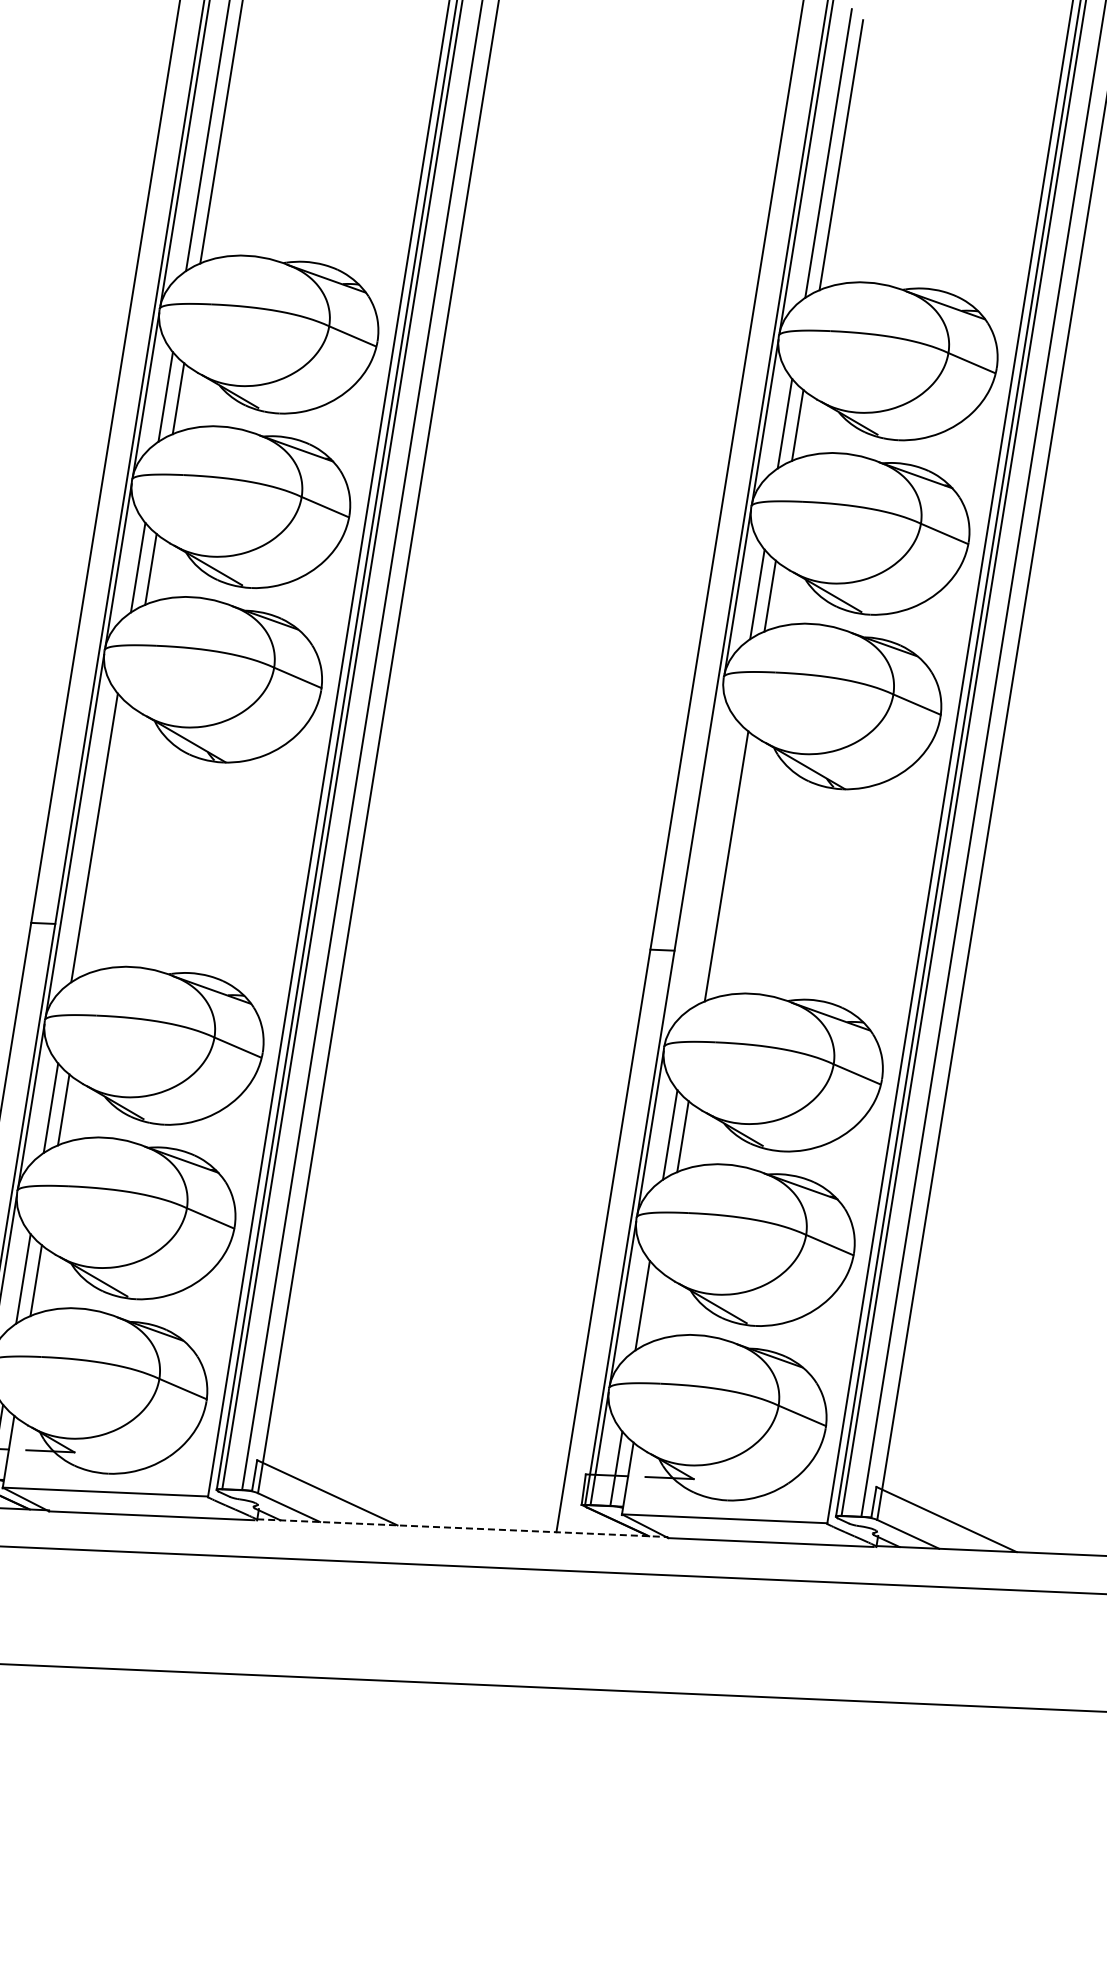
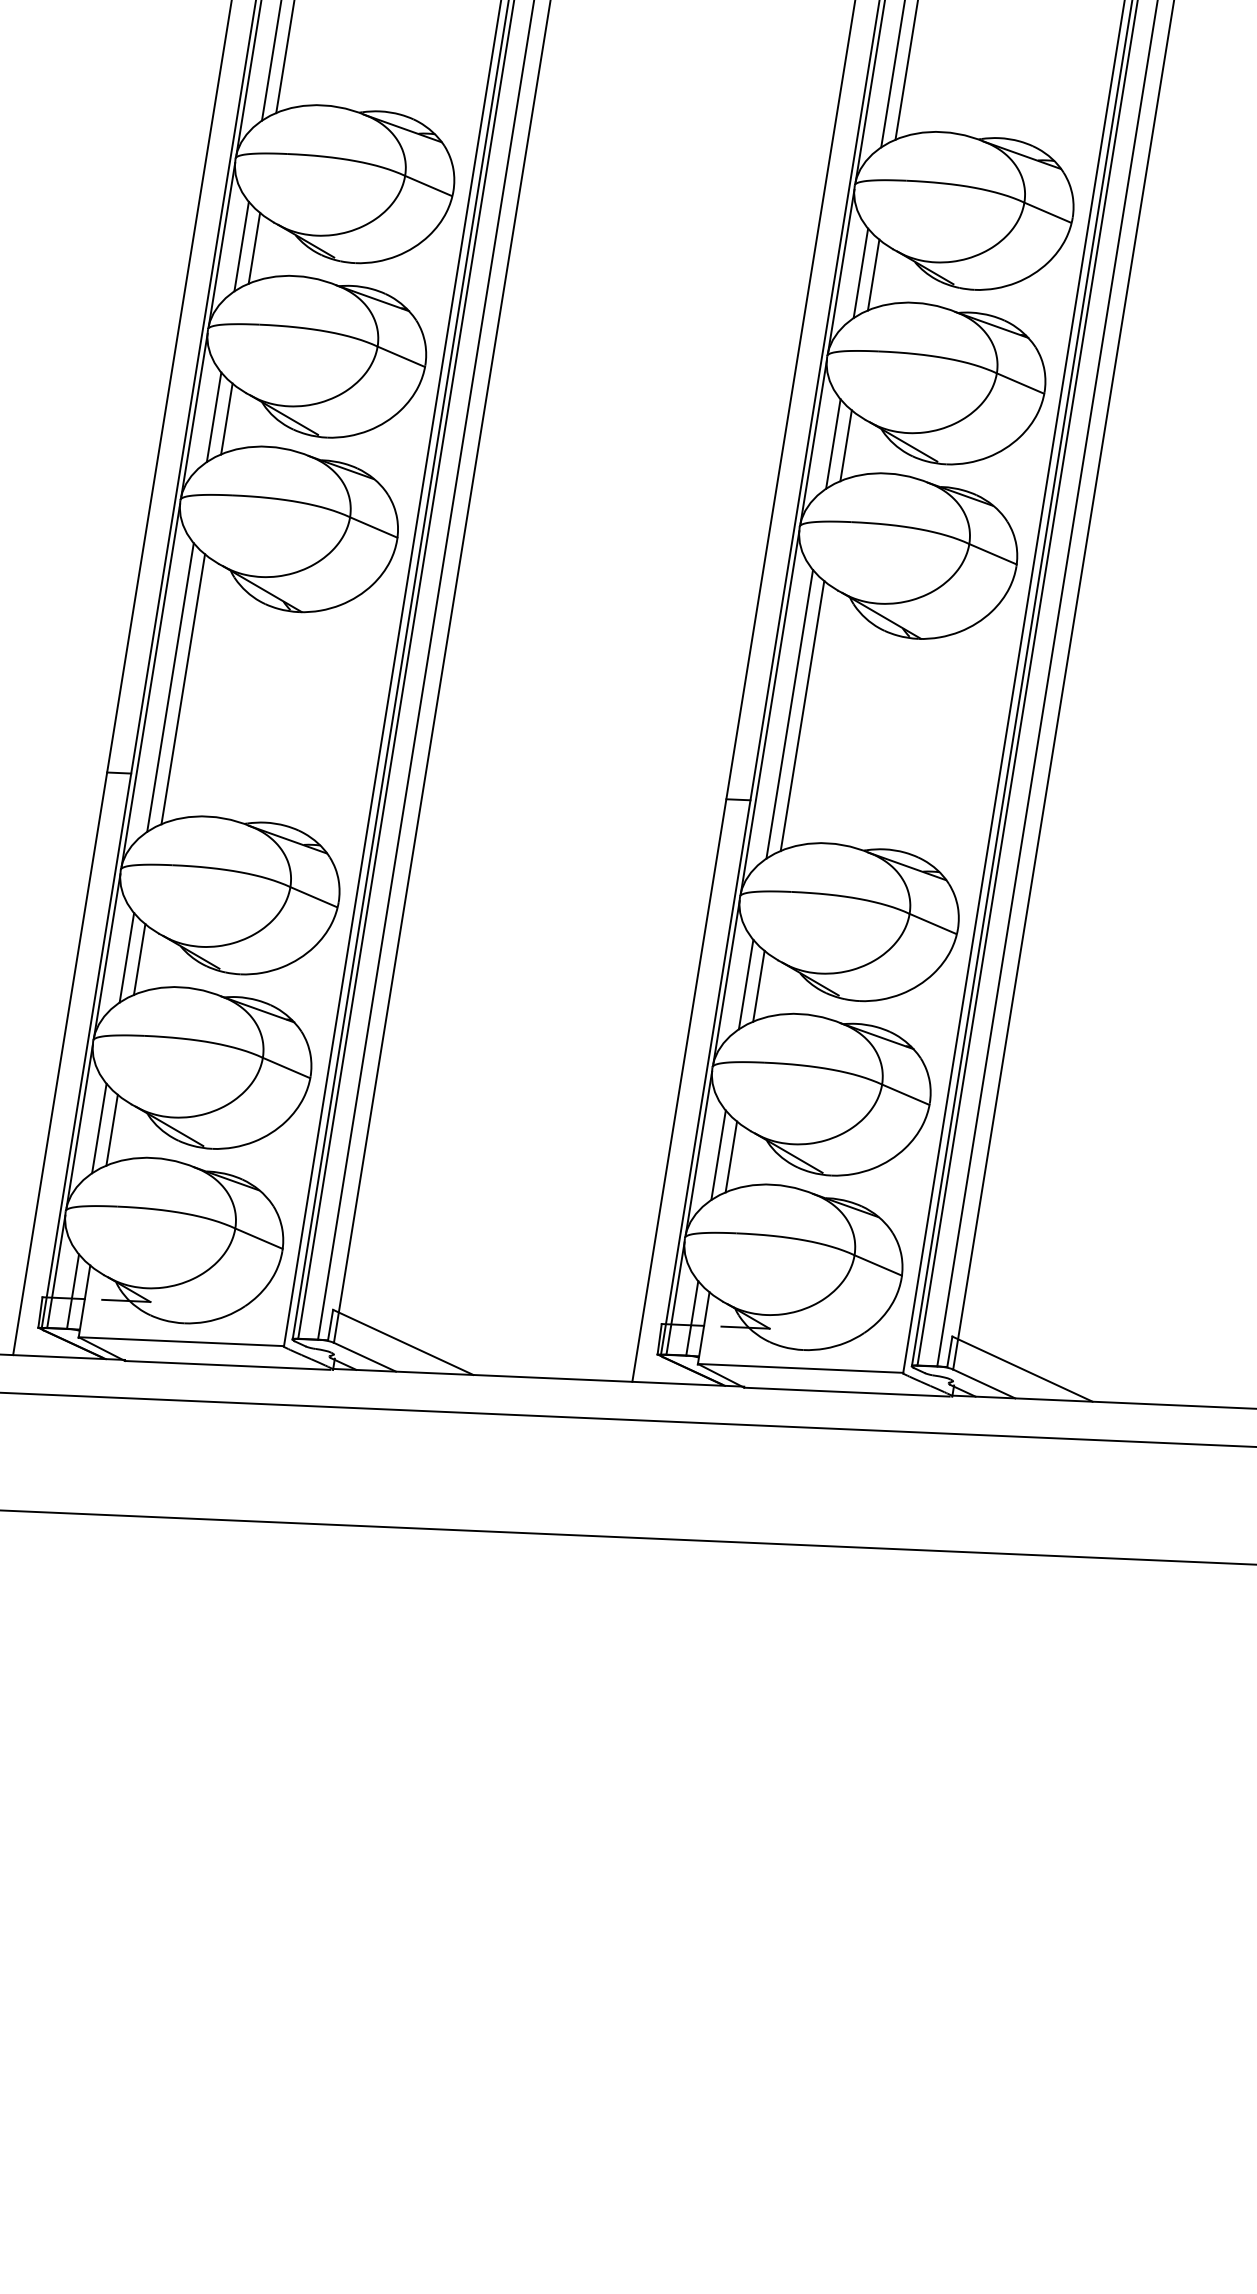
line: (107, 839) -> (183, 689), added
line: (693, 861) -> (769, 711), added
line: (713, 863) -> (789, 713), added
line: (655, 1306) -> (731, 1156), added
line: (462, 1527) -> (538, 1377), dashed -> solid

